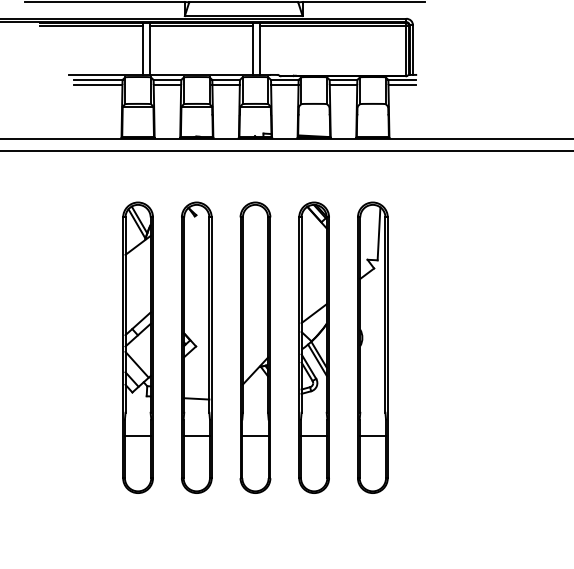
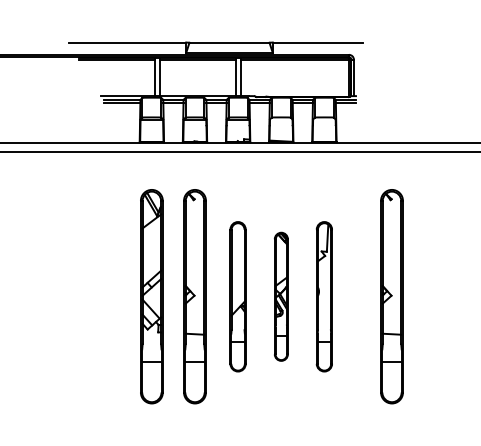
part: (254, 347) -> (237, 296), size x0.7
part: (314, 347) -> (281, 296), size x0.6
part: (372, 347) -> (324, 296), size x0.7
part: (464, 347) -> (391, 296), added

